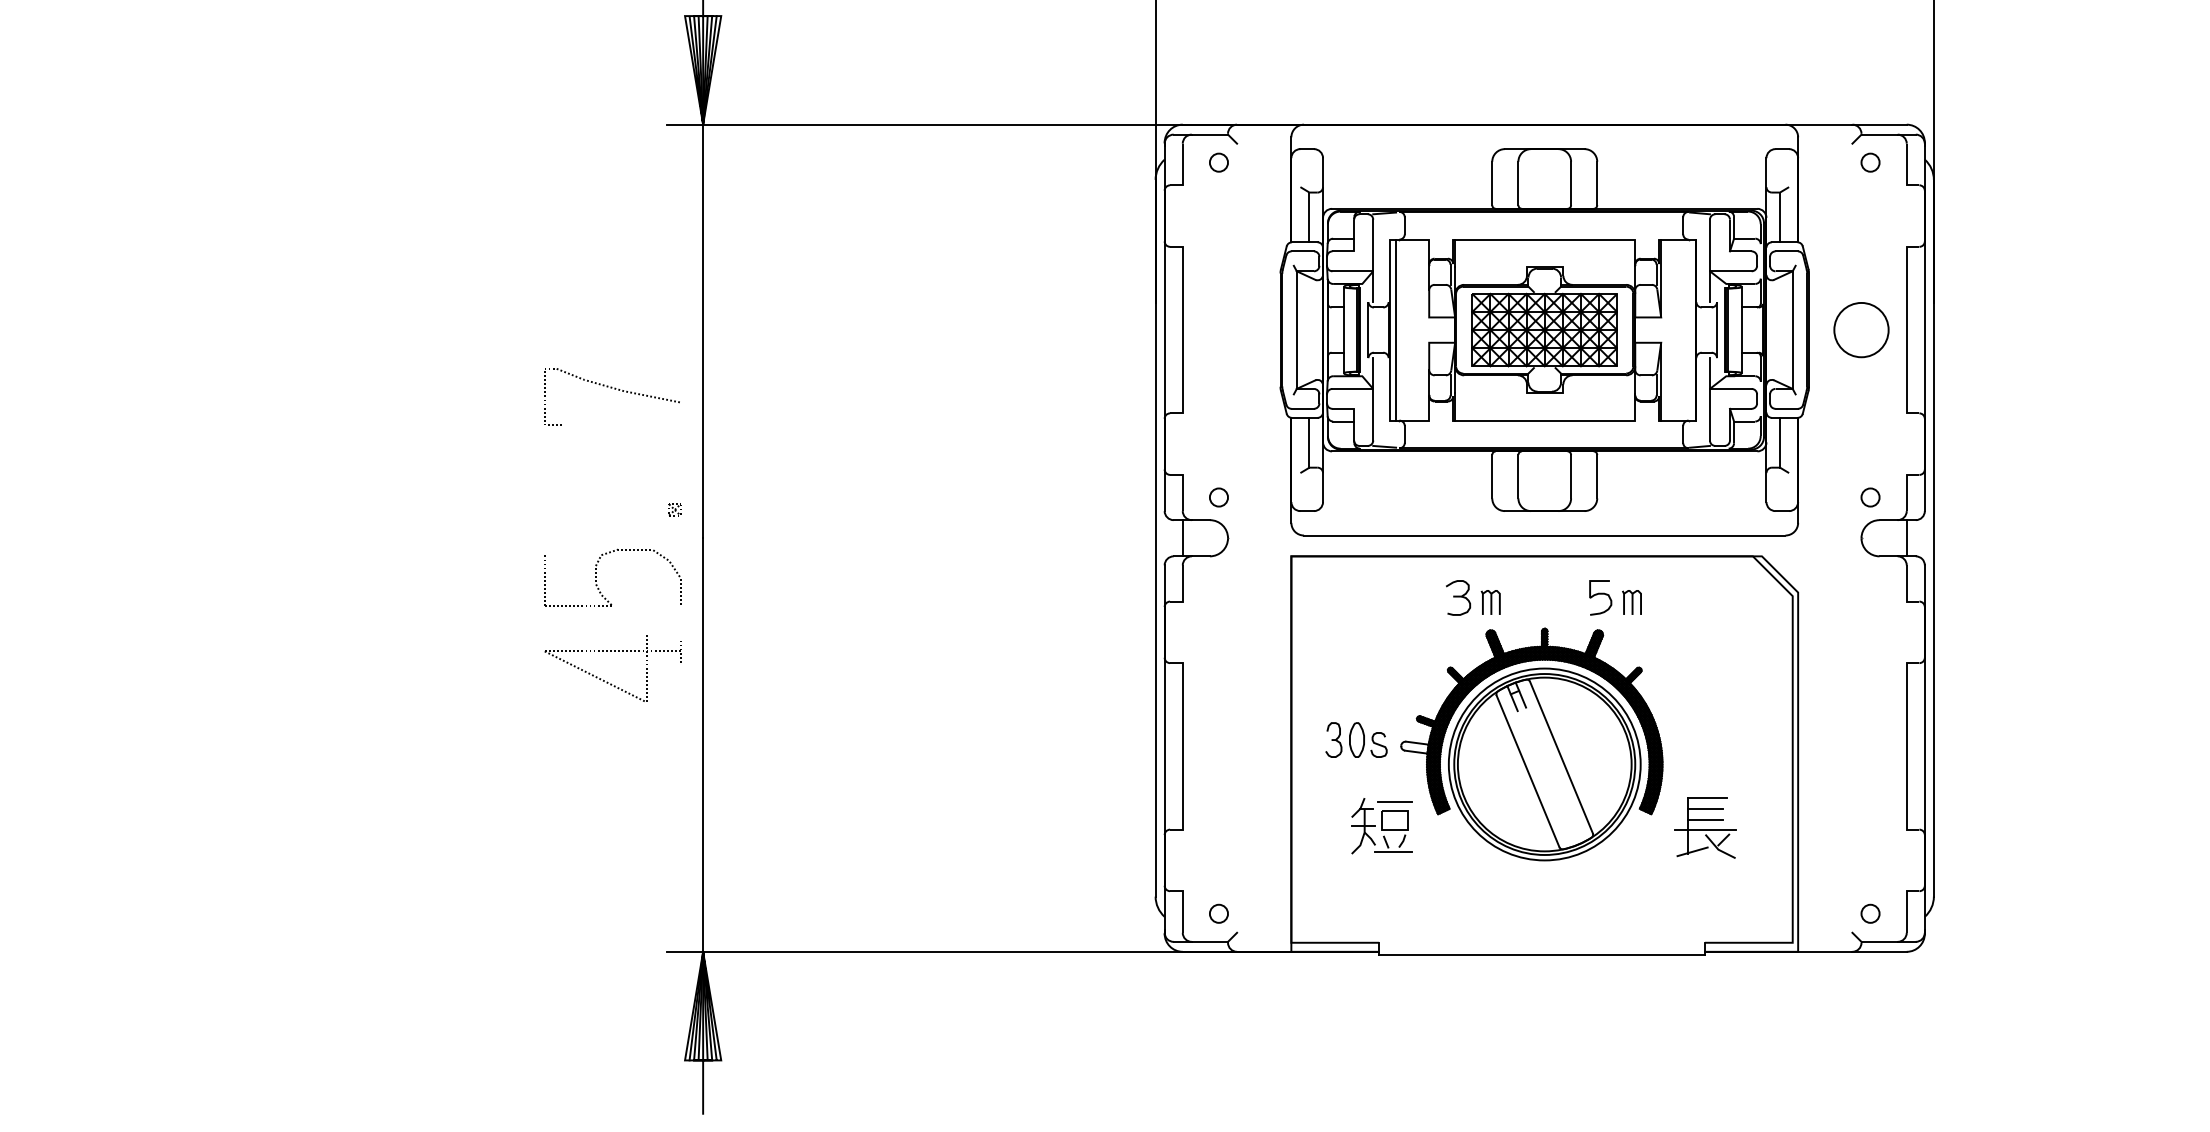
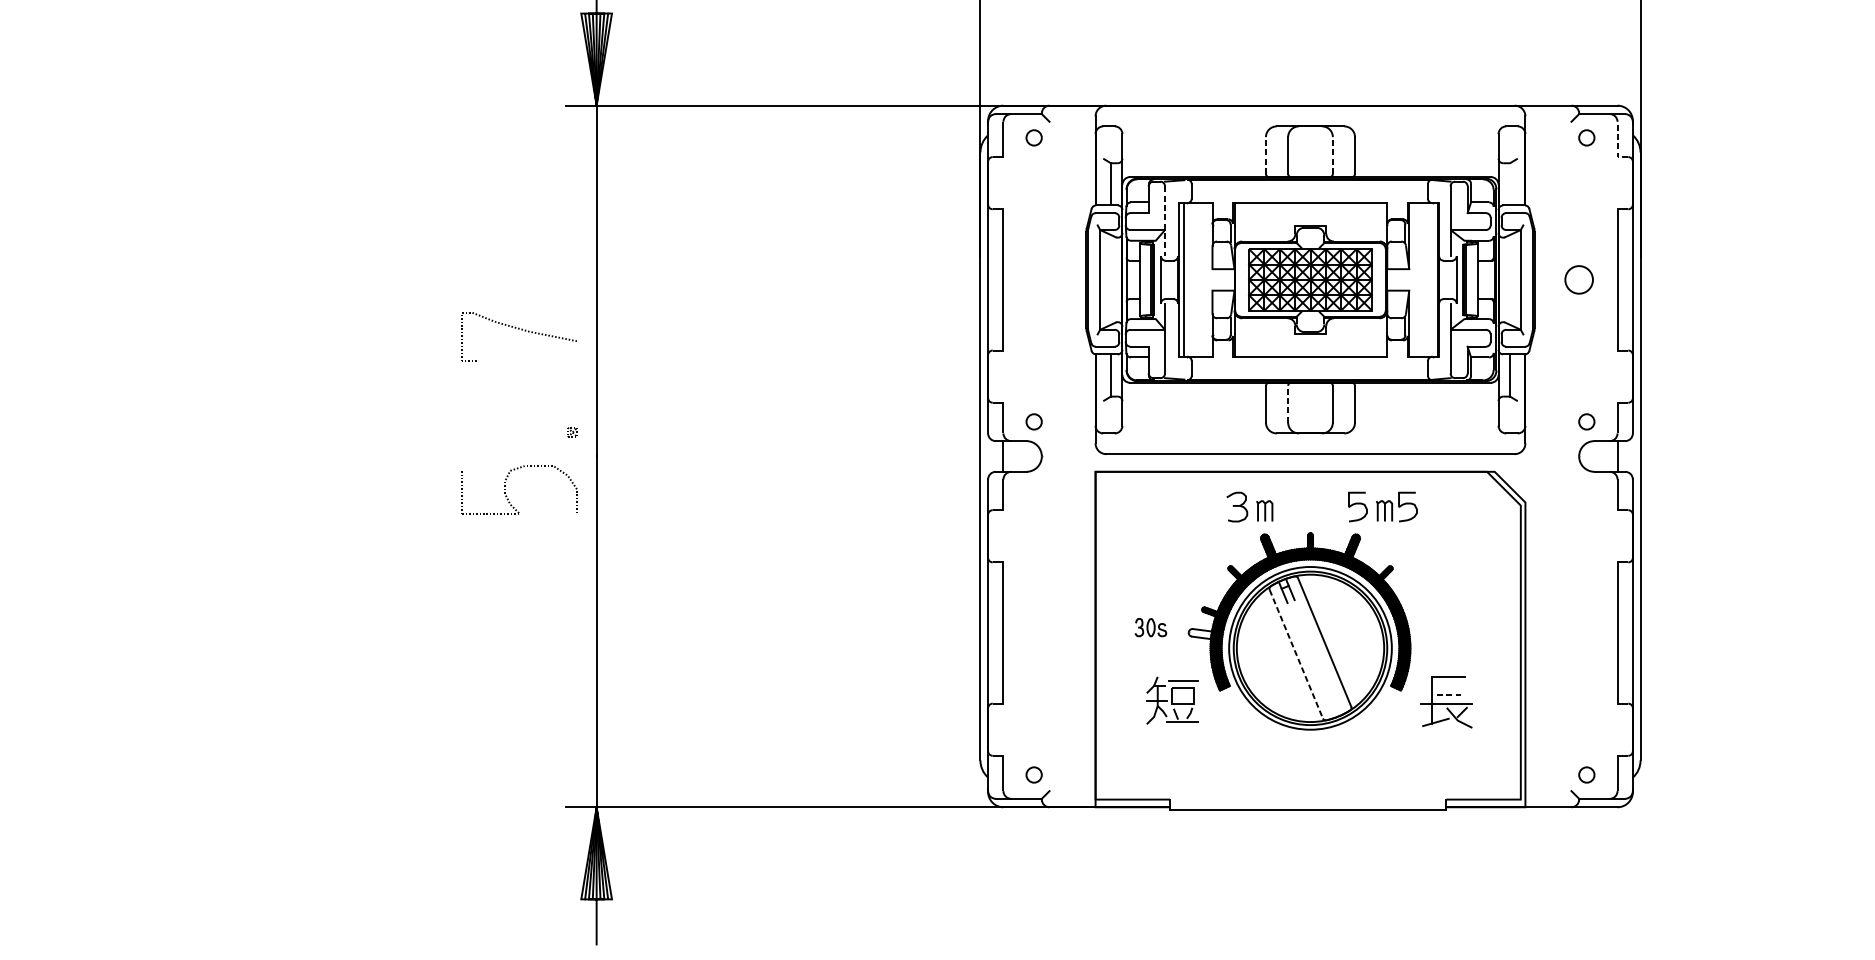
line: (1906, 171) -> (1617, 145), solid -> dashed
line: (1492, 183) -> (1266, 155), solid -> dashed
line: (1571, 183) -> (1333, 155), solid -> dashed
line: (1780, 217) -> (1510, 184), removed
line: (1373, 261) -> (1165, 221), solid -> dashed
circle: (1861, 329) -> (1579, 279), size x0.6
line: (1518, 476) -> (1288, 404), solid -> dashed
curve: (1659, 594) -> (1407, 504), added
part: (607, 681) -> (515, 577), removed
part: (1356, 739) -> (1150, 627), size x0.6
line: (1528, 771) -> (1296, 654), solid -> dashed
line: (1705, 808) -> (1446, 685), removed
line: (1705, 819) -> (1446, 695), solid -> dashed

